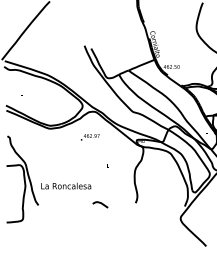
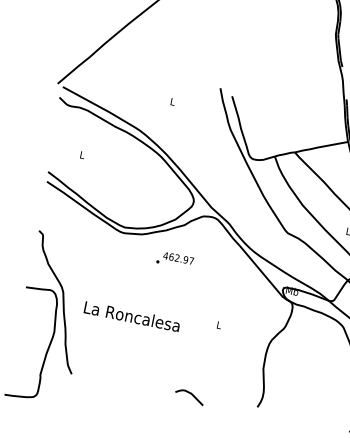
text: (90, 137) -> (175, 260), moved
text: (66, 185) -> (132, 315), moved

